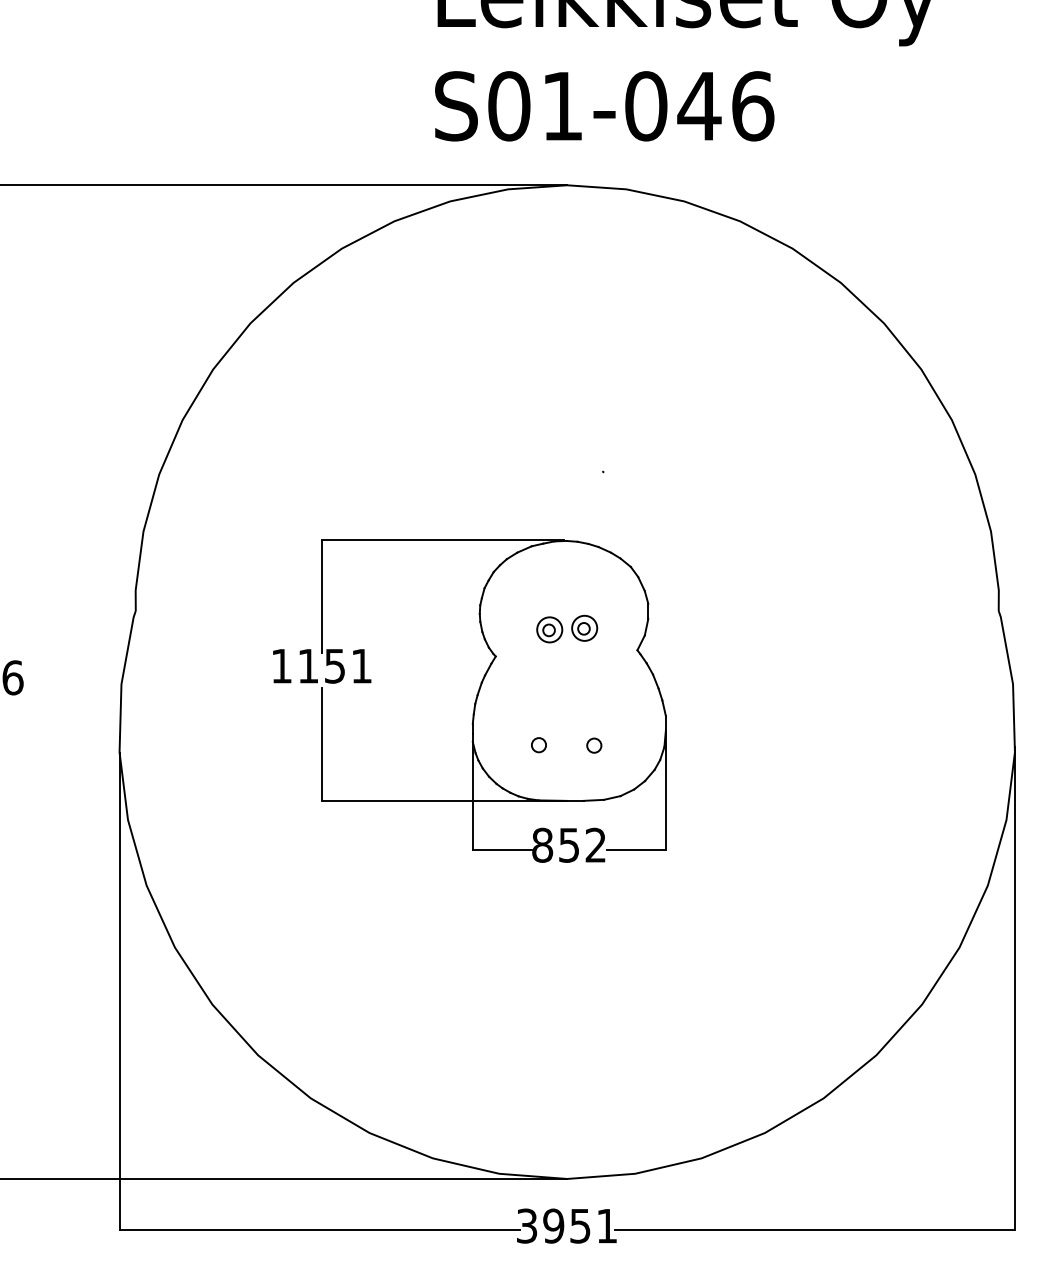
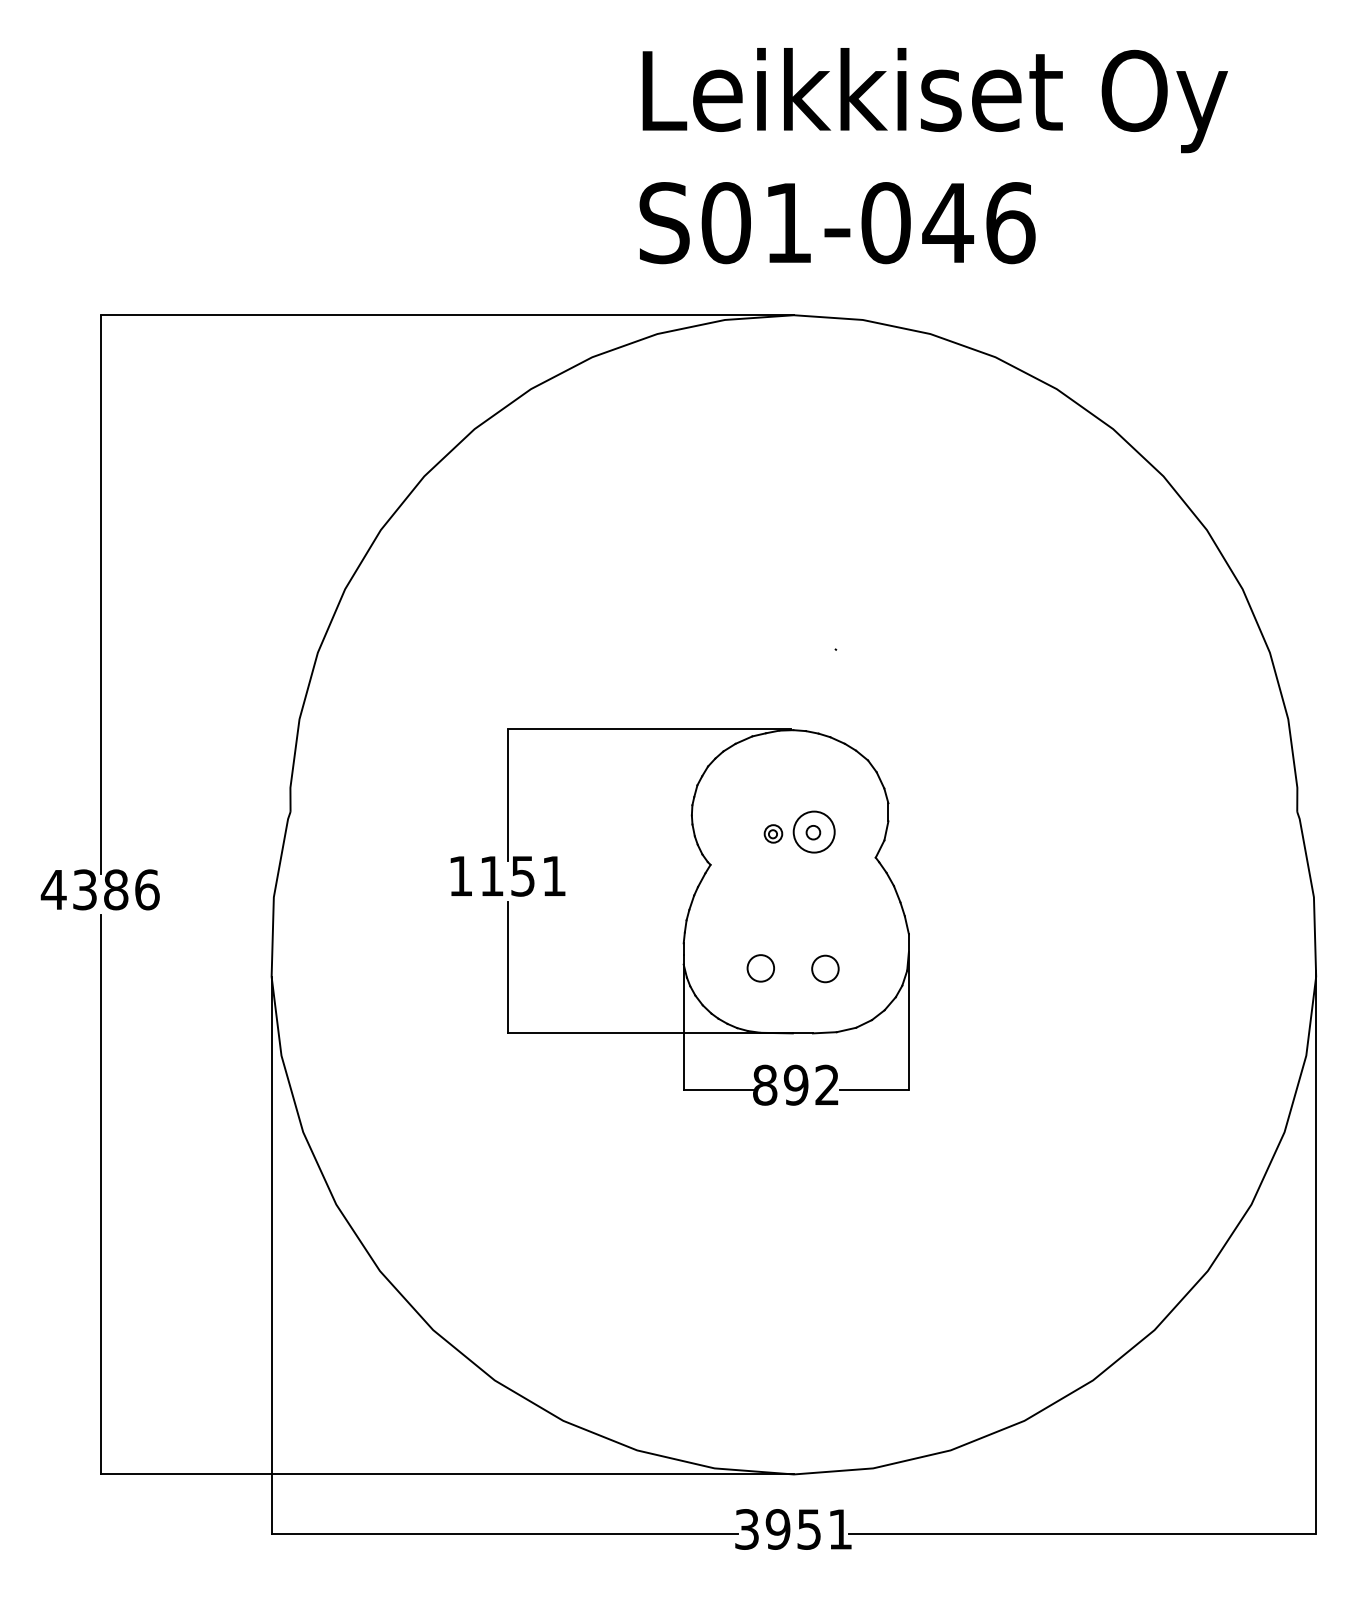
circle: (584, 627) -> (813, 831), size x1.4
part: (549, 629) -> (773, 833), size x0.6
circle: (538, 745) -> (760, 968), size x1.6
circle: (594, 745) -> (825, 968), size x1.6
text: (568, 844) -> (795, 1084), 852 -> 892

